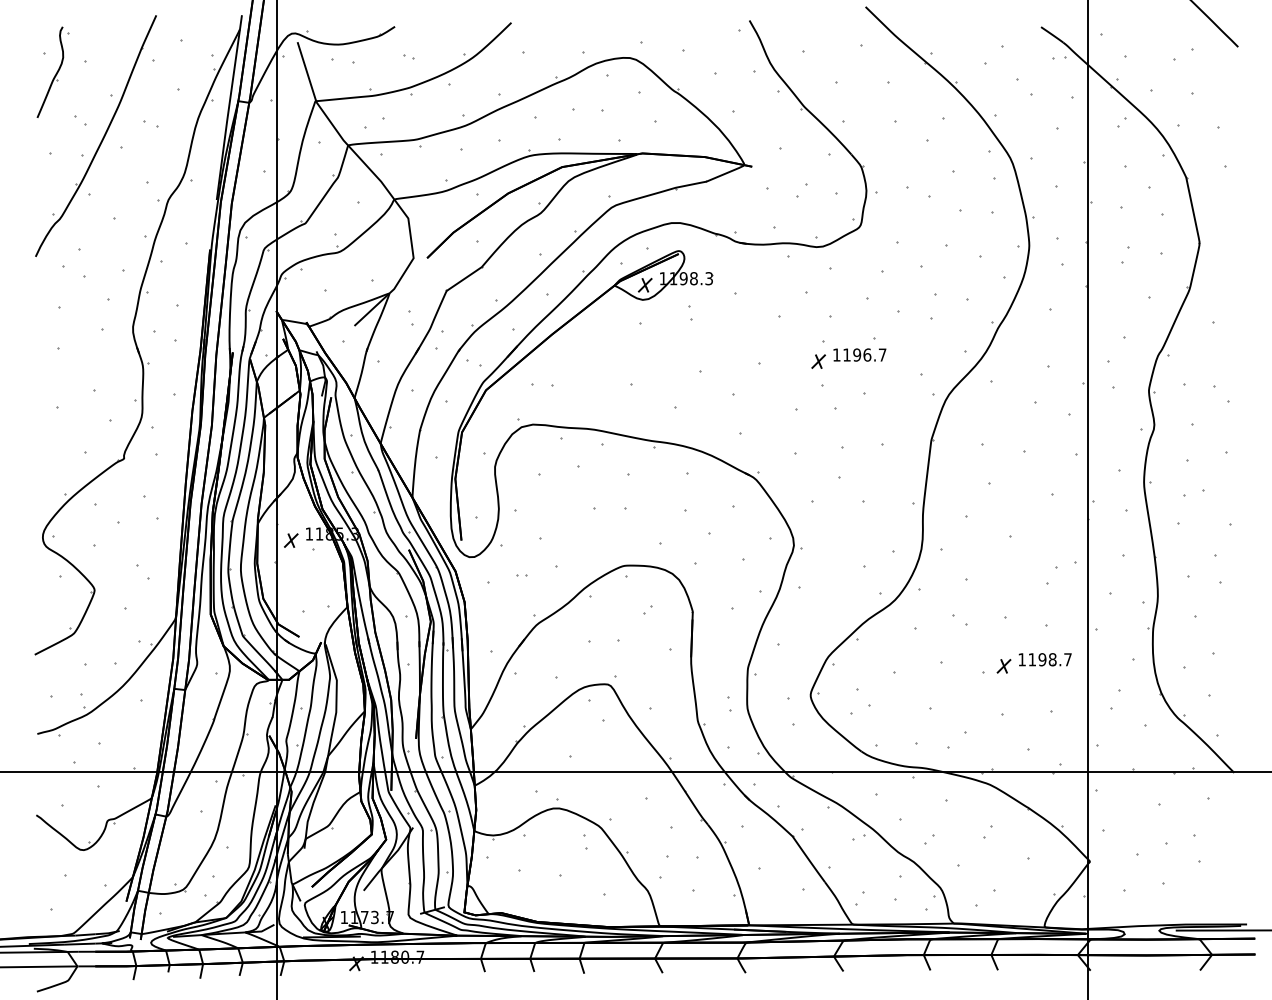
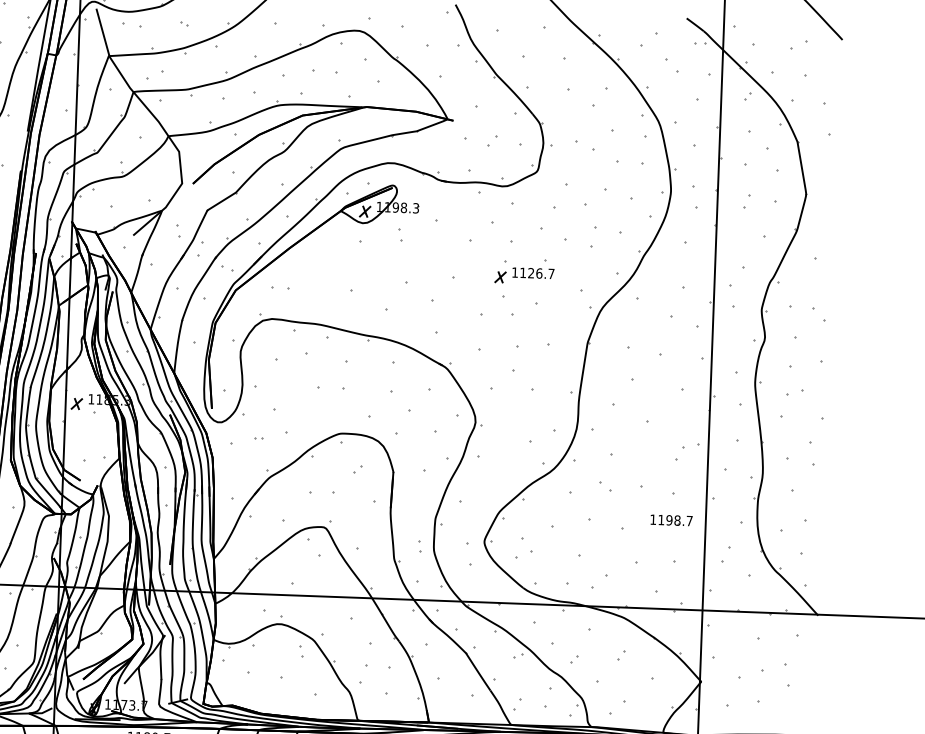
text: (857, 354) -> (531, 272), 1196.7 -> 1126.7
part: (1003, 666) -> (638, 524), removed

